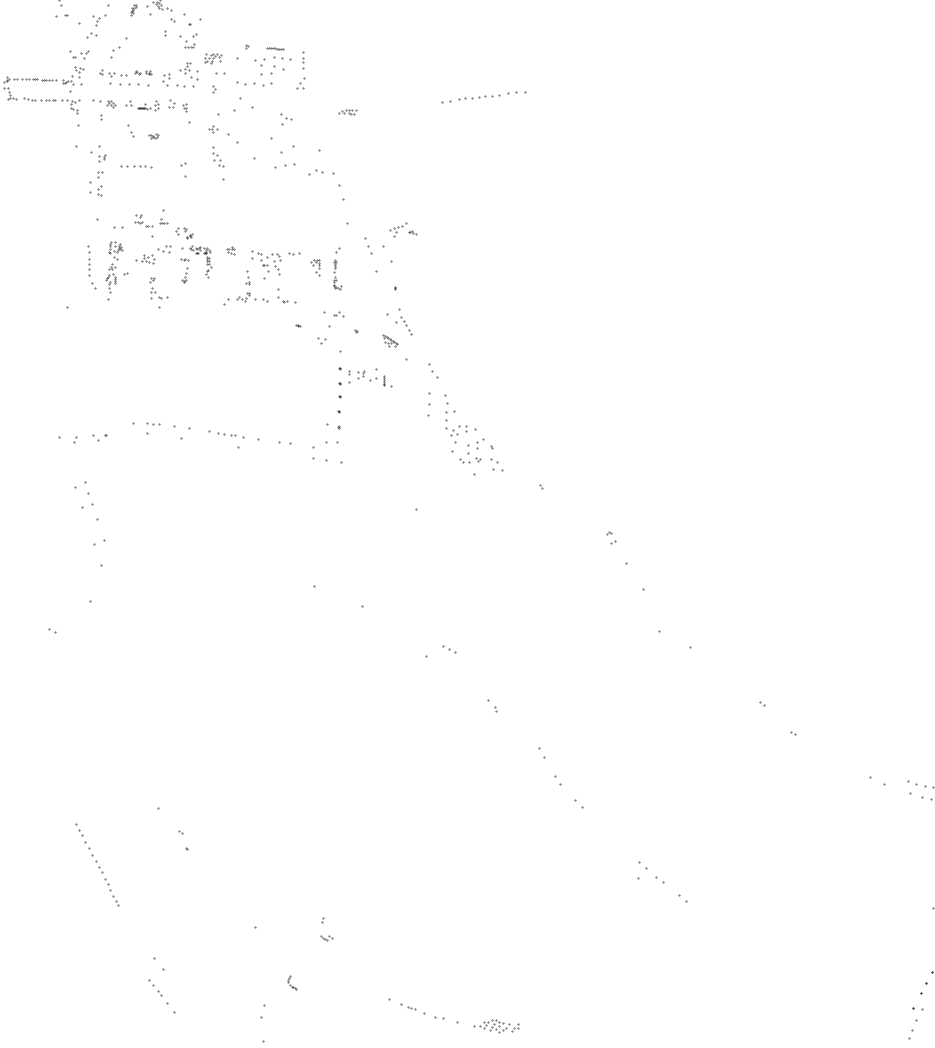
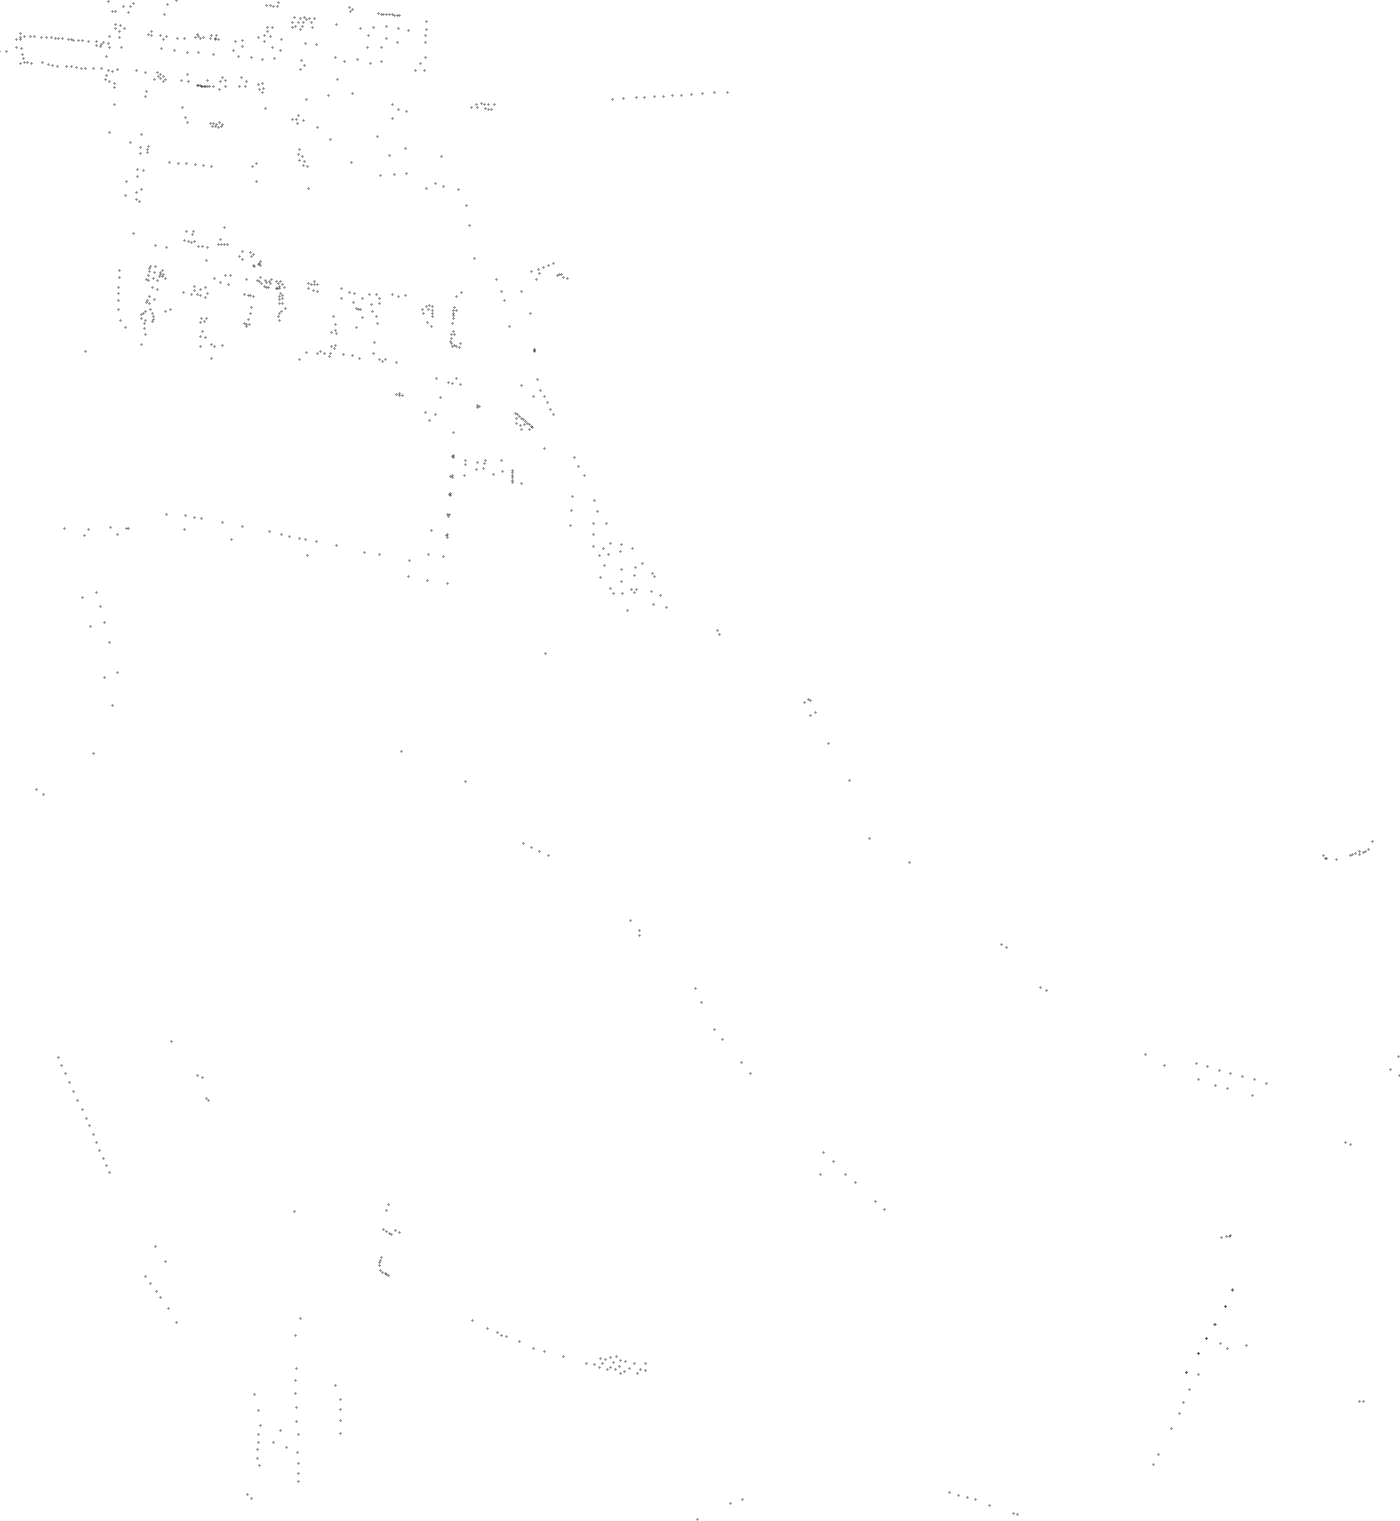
part: (218, 156) -> (302, 157), size x0.62
part: (449, 649) -> (531, 847), moved
part: (292, 982) -> (383, 1266), moved

